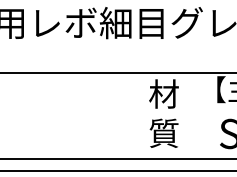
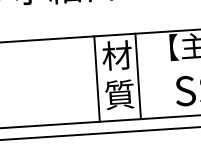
line: (142, 116) -> (97, 79), added
line: (183, 116) -> (138, 76), added

